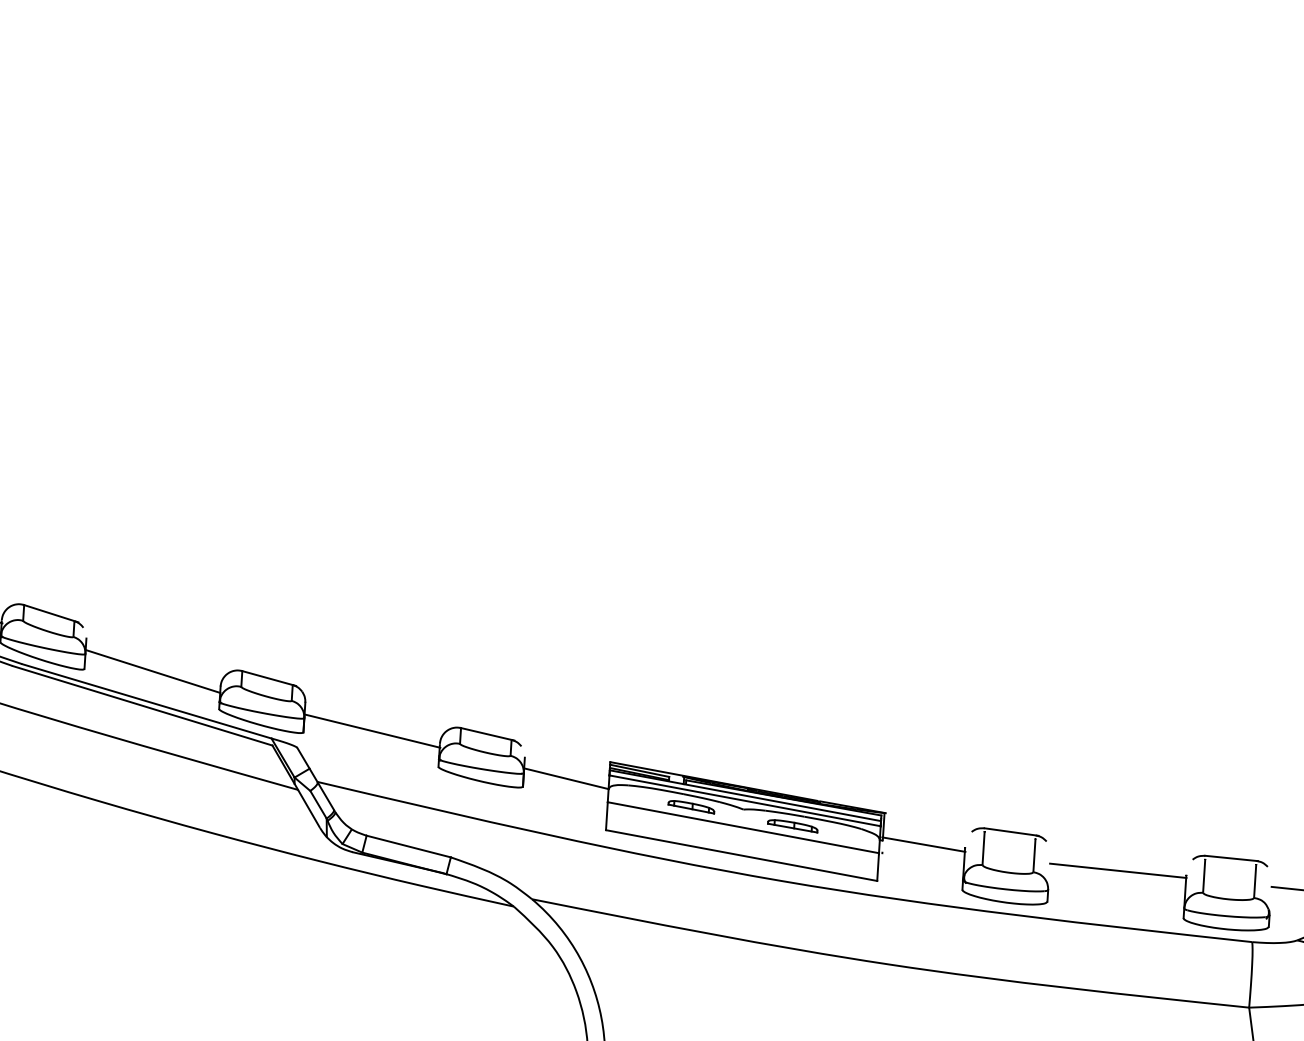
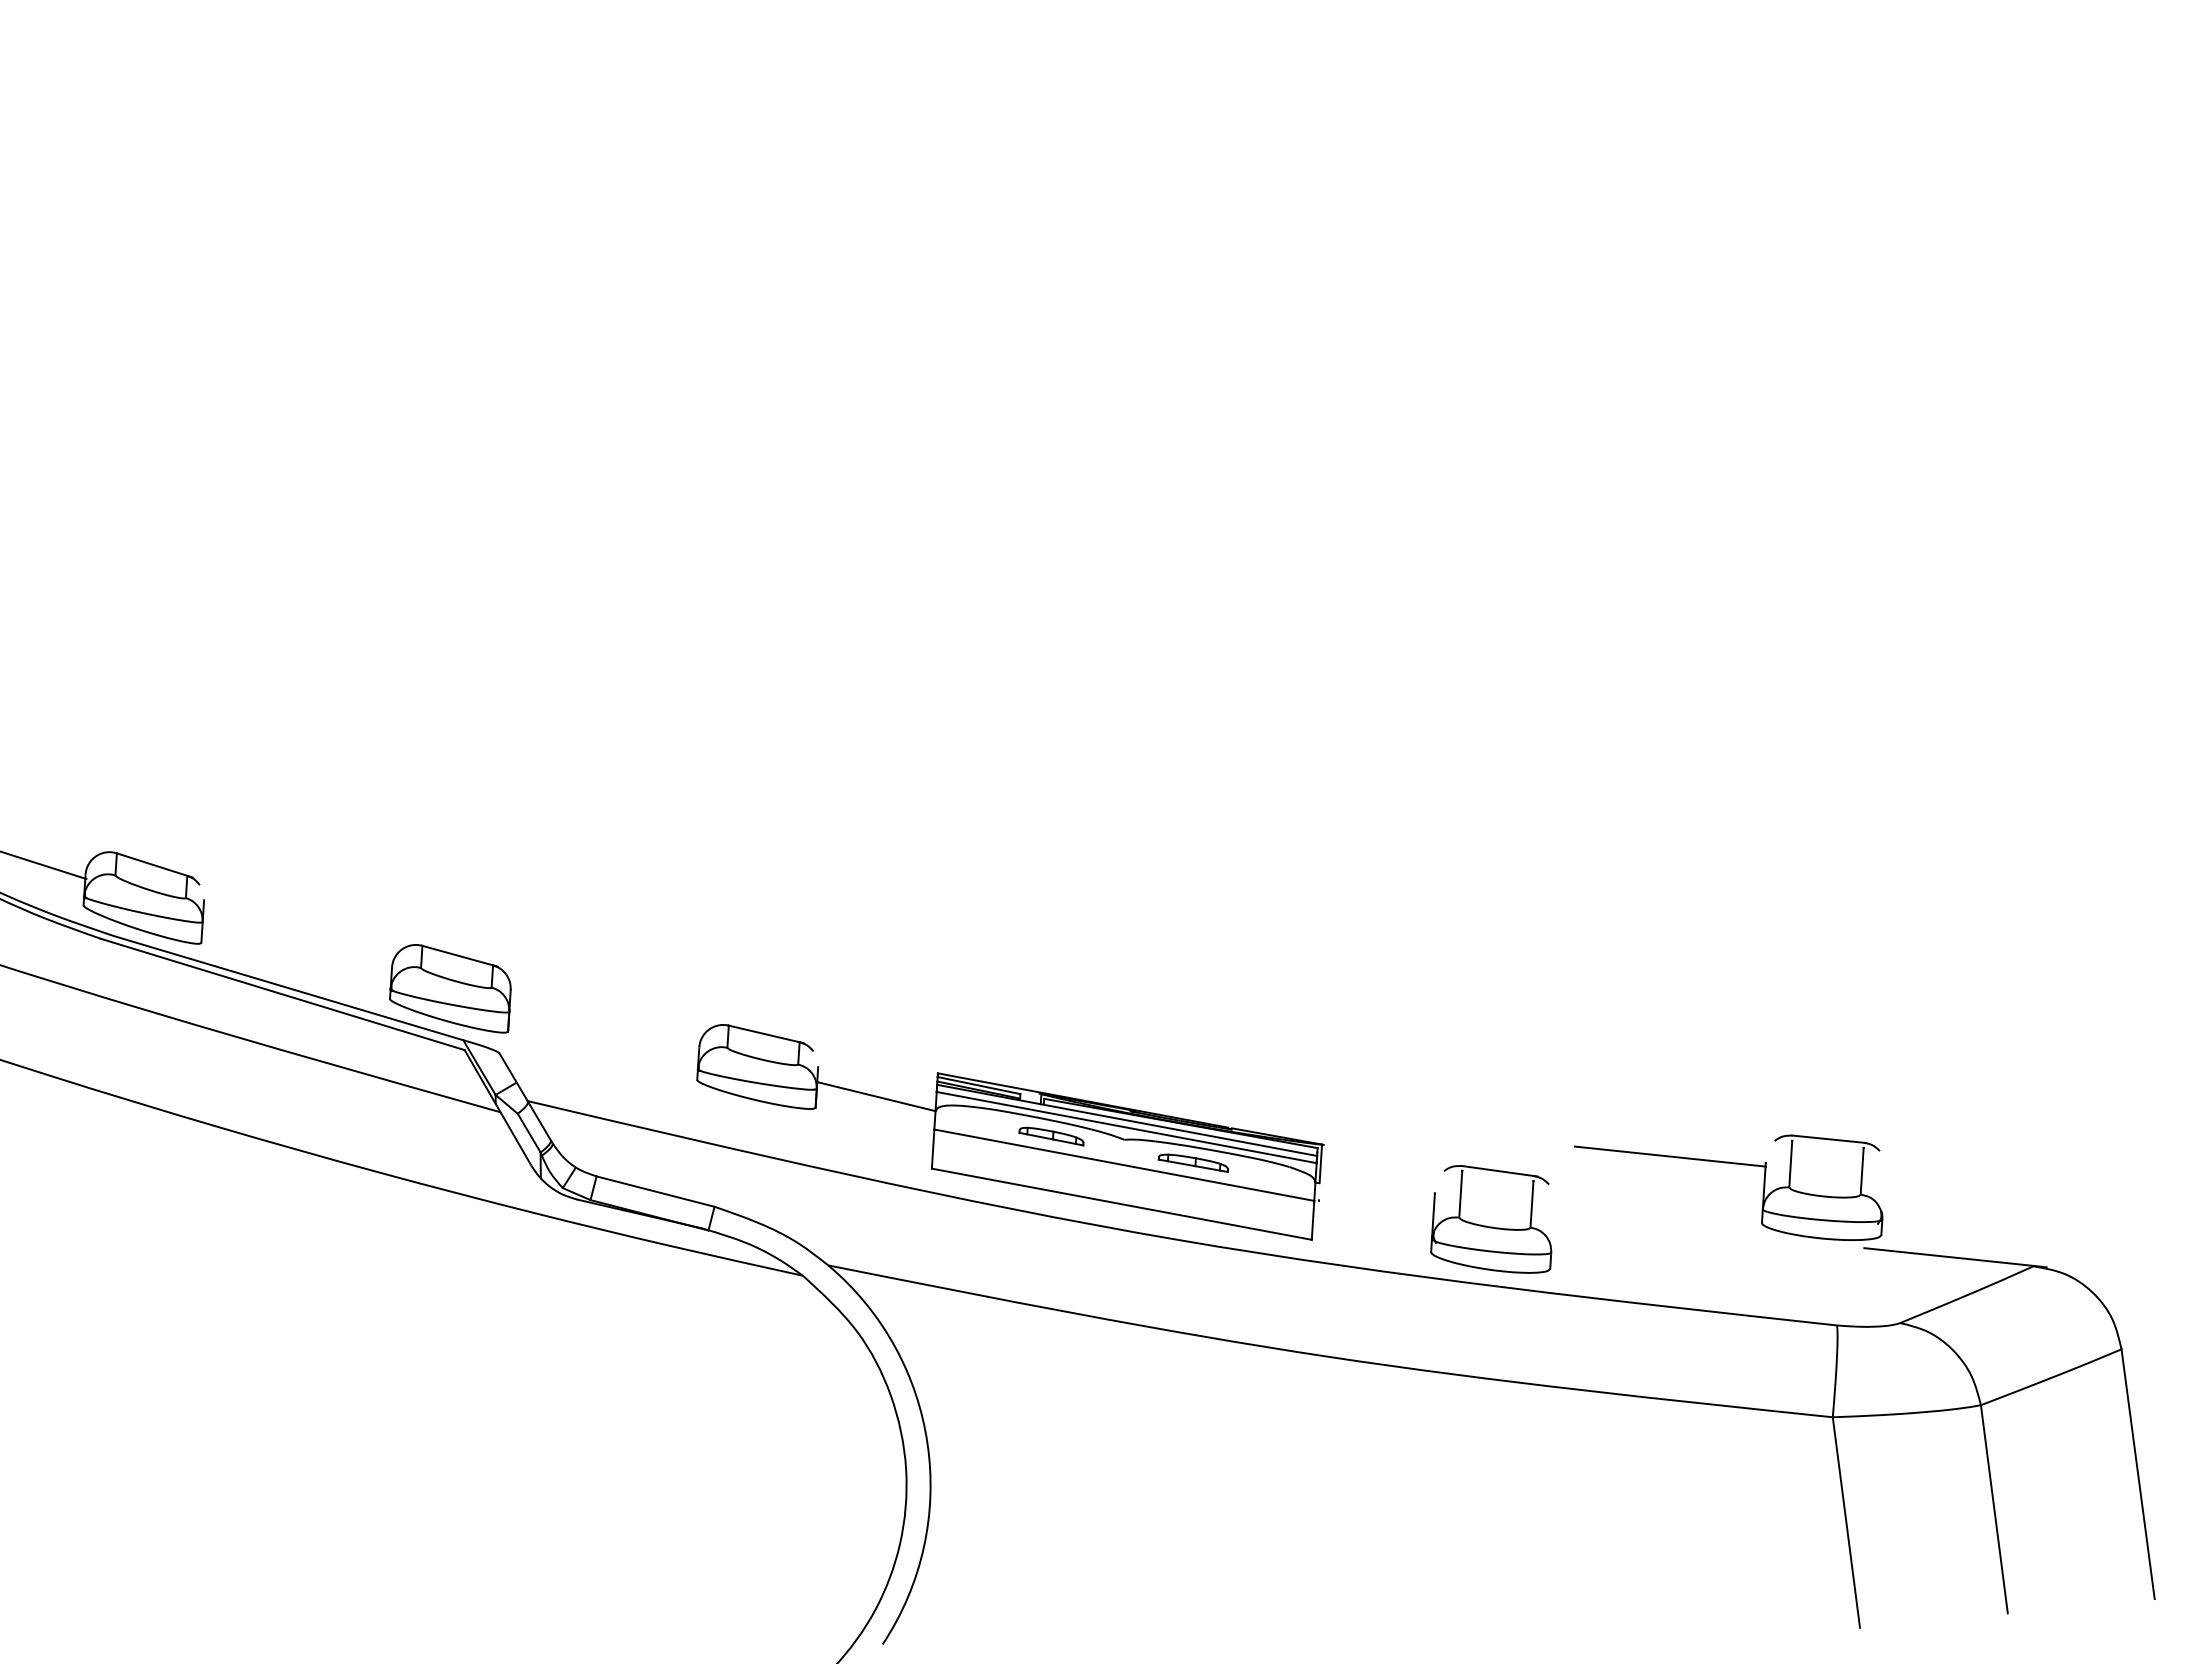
line: (153, 671) -> (297, 946), removed
line: (372, 730) -> (604, 1029), removed
line: (923, 844) -> (1376, 1188), removed
part: (1163, 876) -> (1733, 1164), moved

